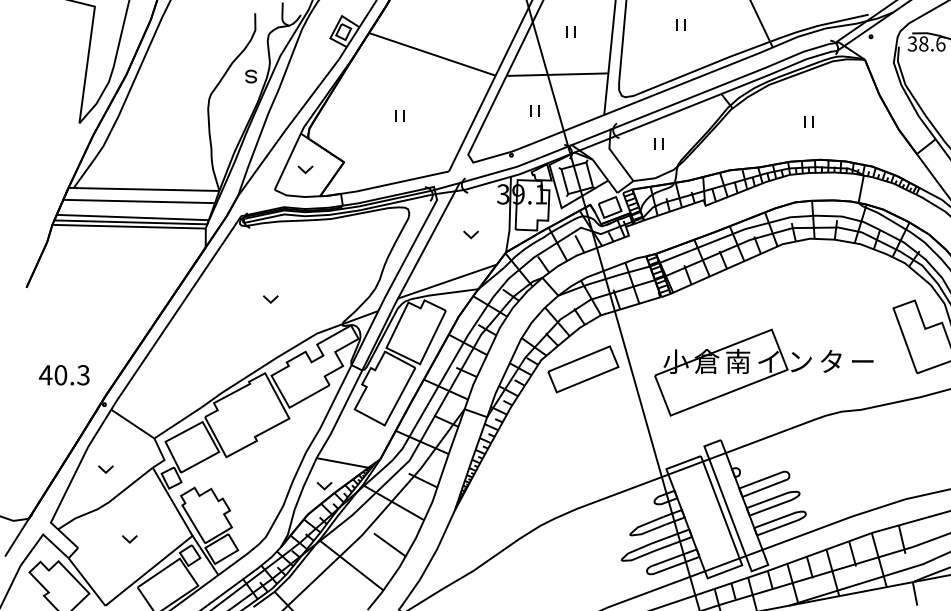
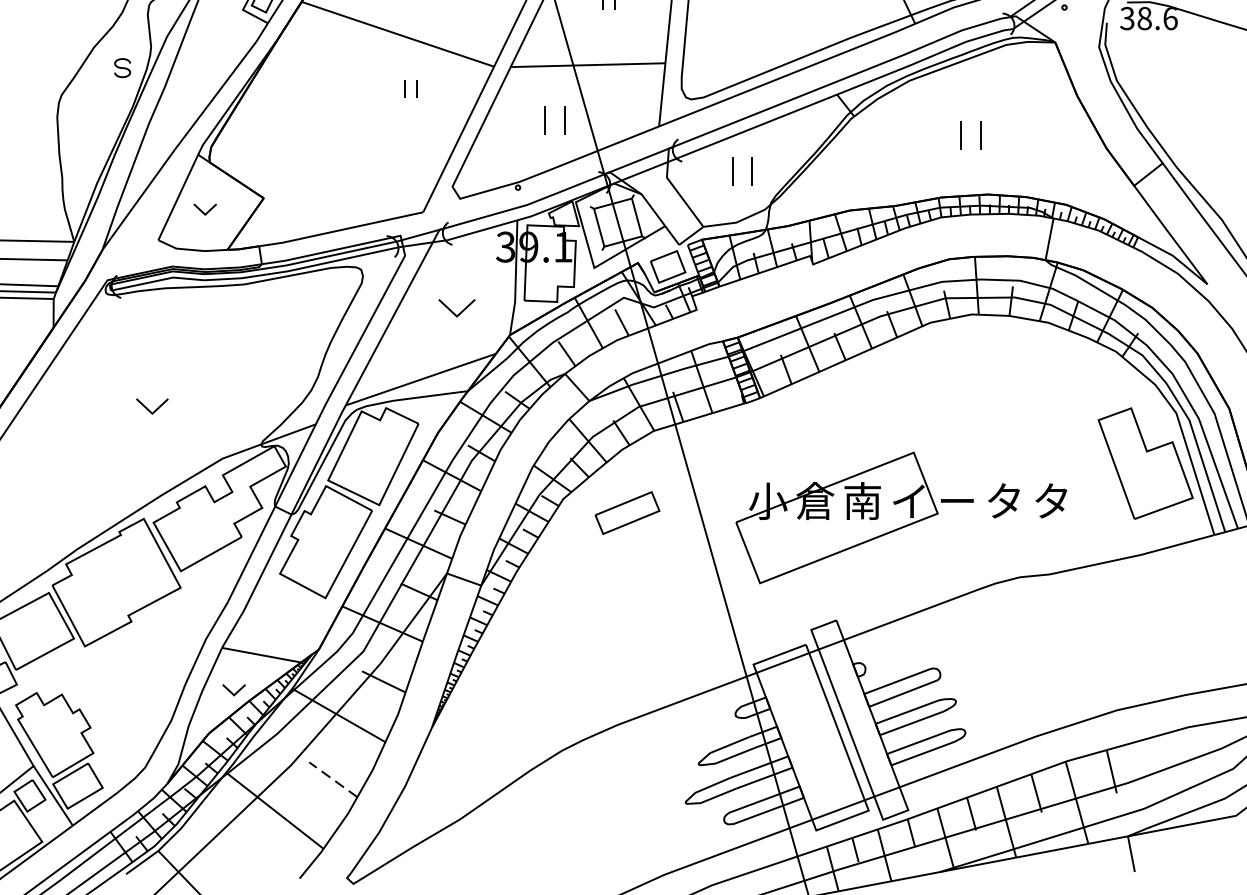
part: (534, 110) -> (553, 119), size x1.6
part: (399, 115) -> (410, 87), moved
part: (808, 121) -> (969, 136), size x1.6
part: (658, 143) -> (741, 169), size x1.6
part: (470, 234) -> (455, 308), size x1.6
part: (270, 299) -> (151, 406), size x1.4
text: (862, 360) -> (1051, 499), ー -> タ
text: (800, 362) -> (957, 502), ン -> ー
part: (583, 369) -> (627, 513), size x0.6
line: (389, 544) -> (332, 779), solid -> dashed

